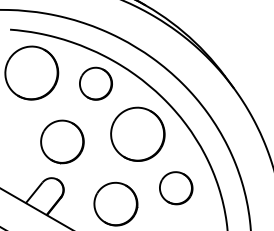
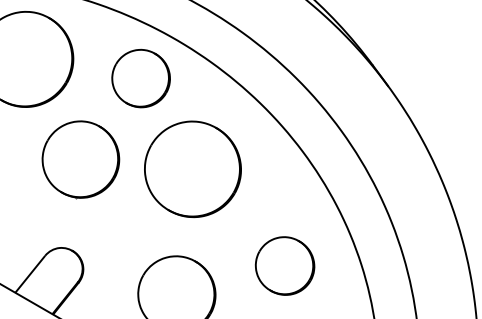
part: (137, 133) -> (192, 167), moved
part: (62, 141) -> (80, 158), moved

